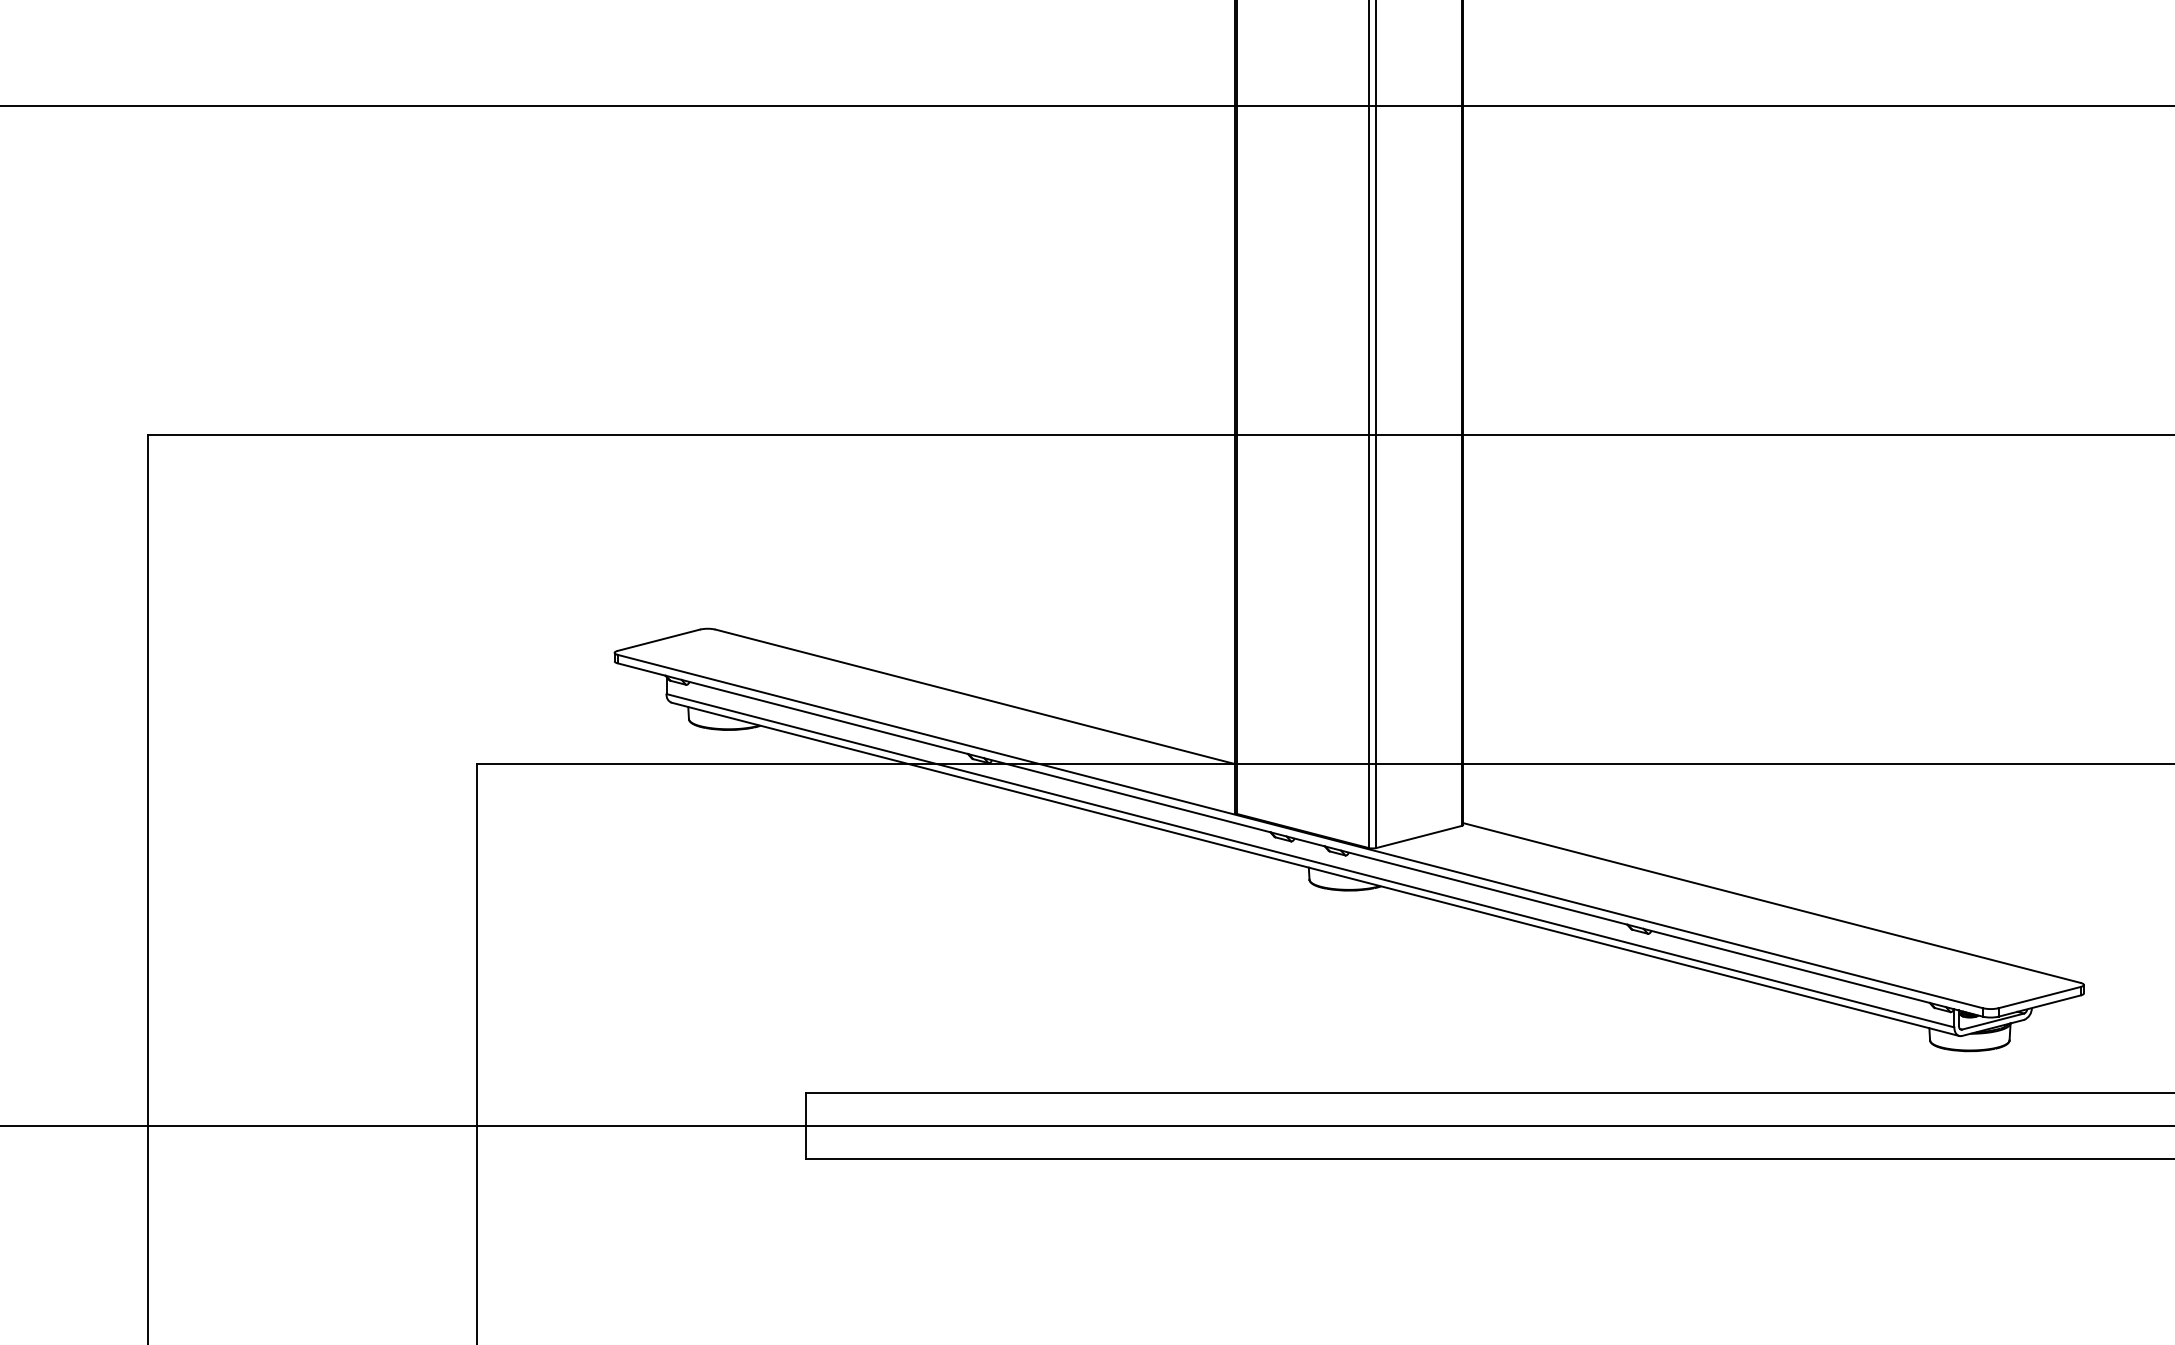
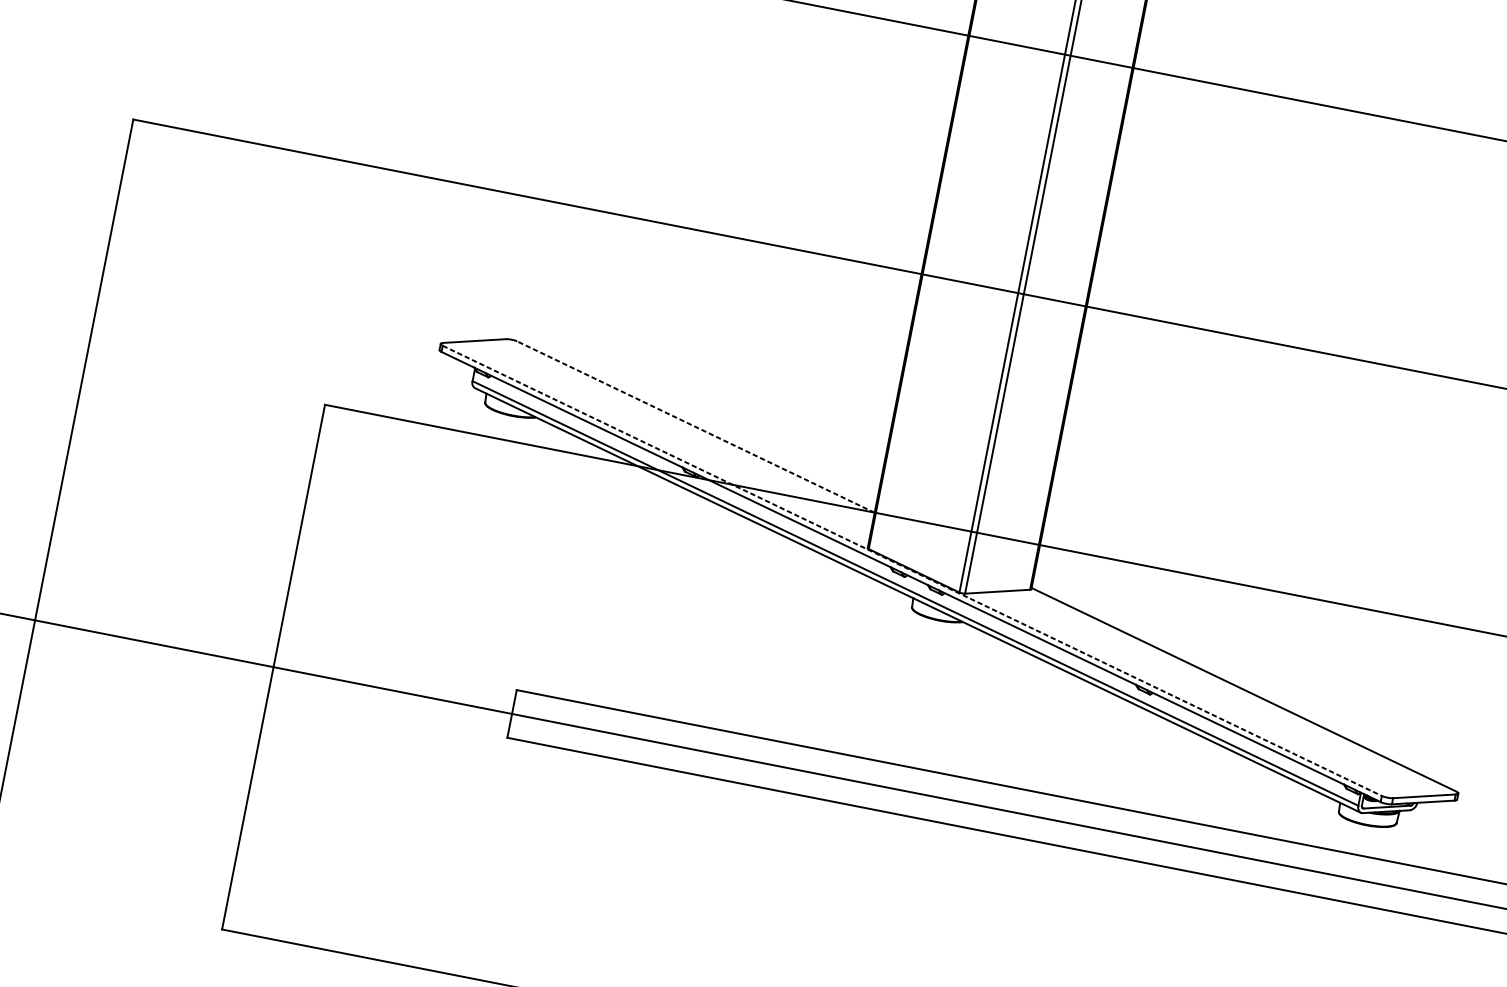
line: (974, 696) -> (695, 426), solid -> dashed
line: (1300, 831) -> (912, 570), solid -> dashed

